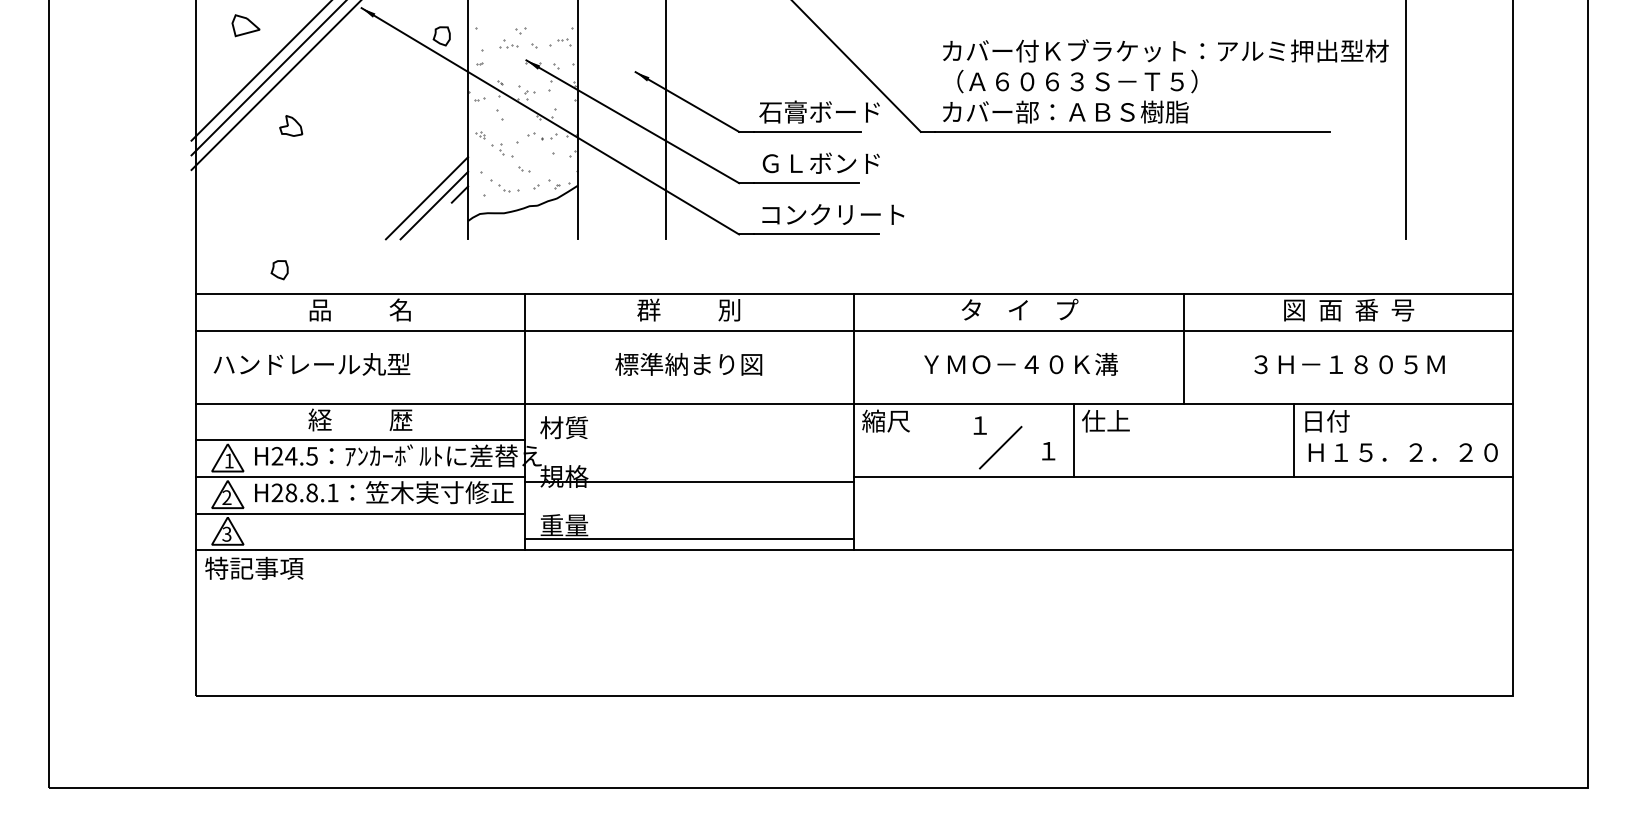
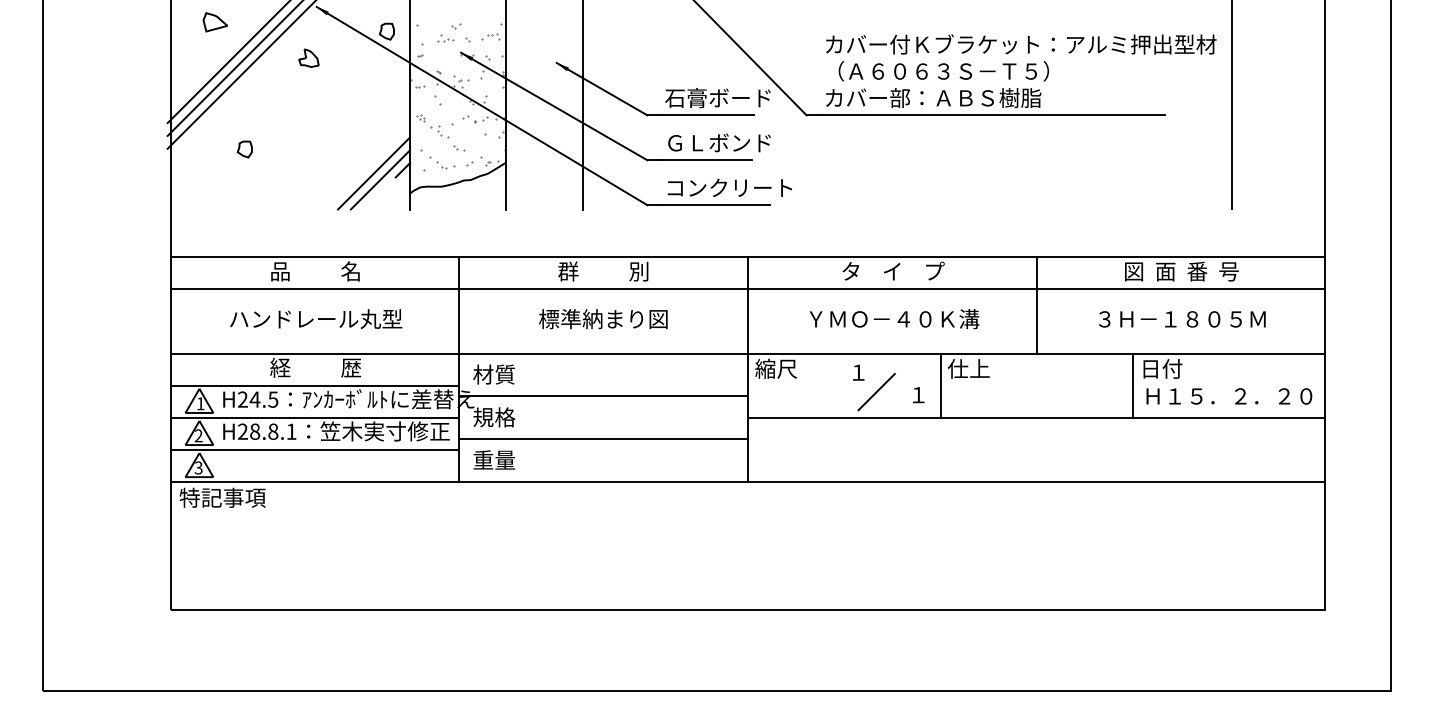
part: (290, 125) -> (308, 57), moved
part: (279, 270) -> (244, 149), moved
text: (312, 363) -> (316, 318), moved
line: (688, 482) -> (603, 396), moved
line: (688, 539) -> (603, 439), moved

